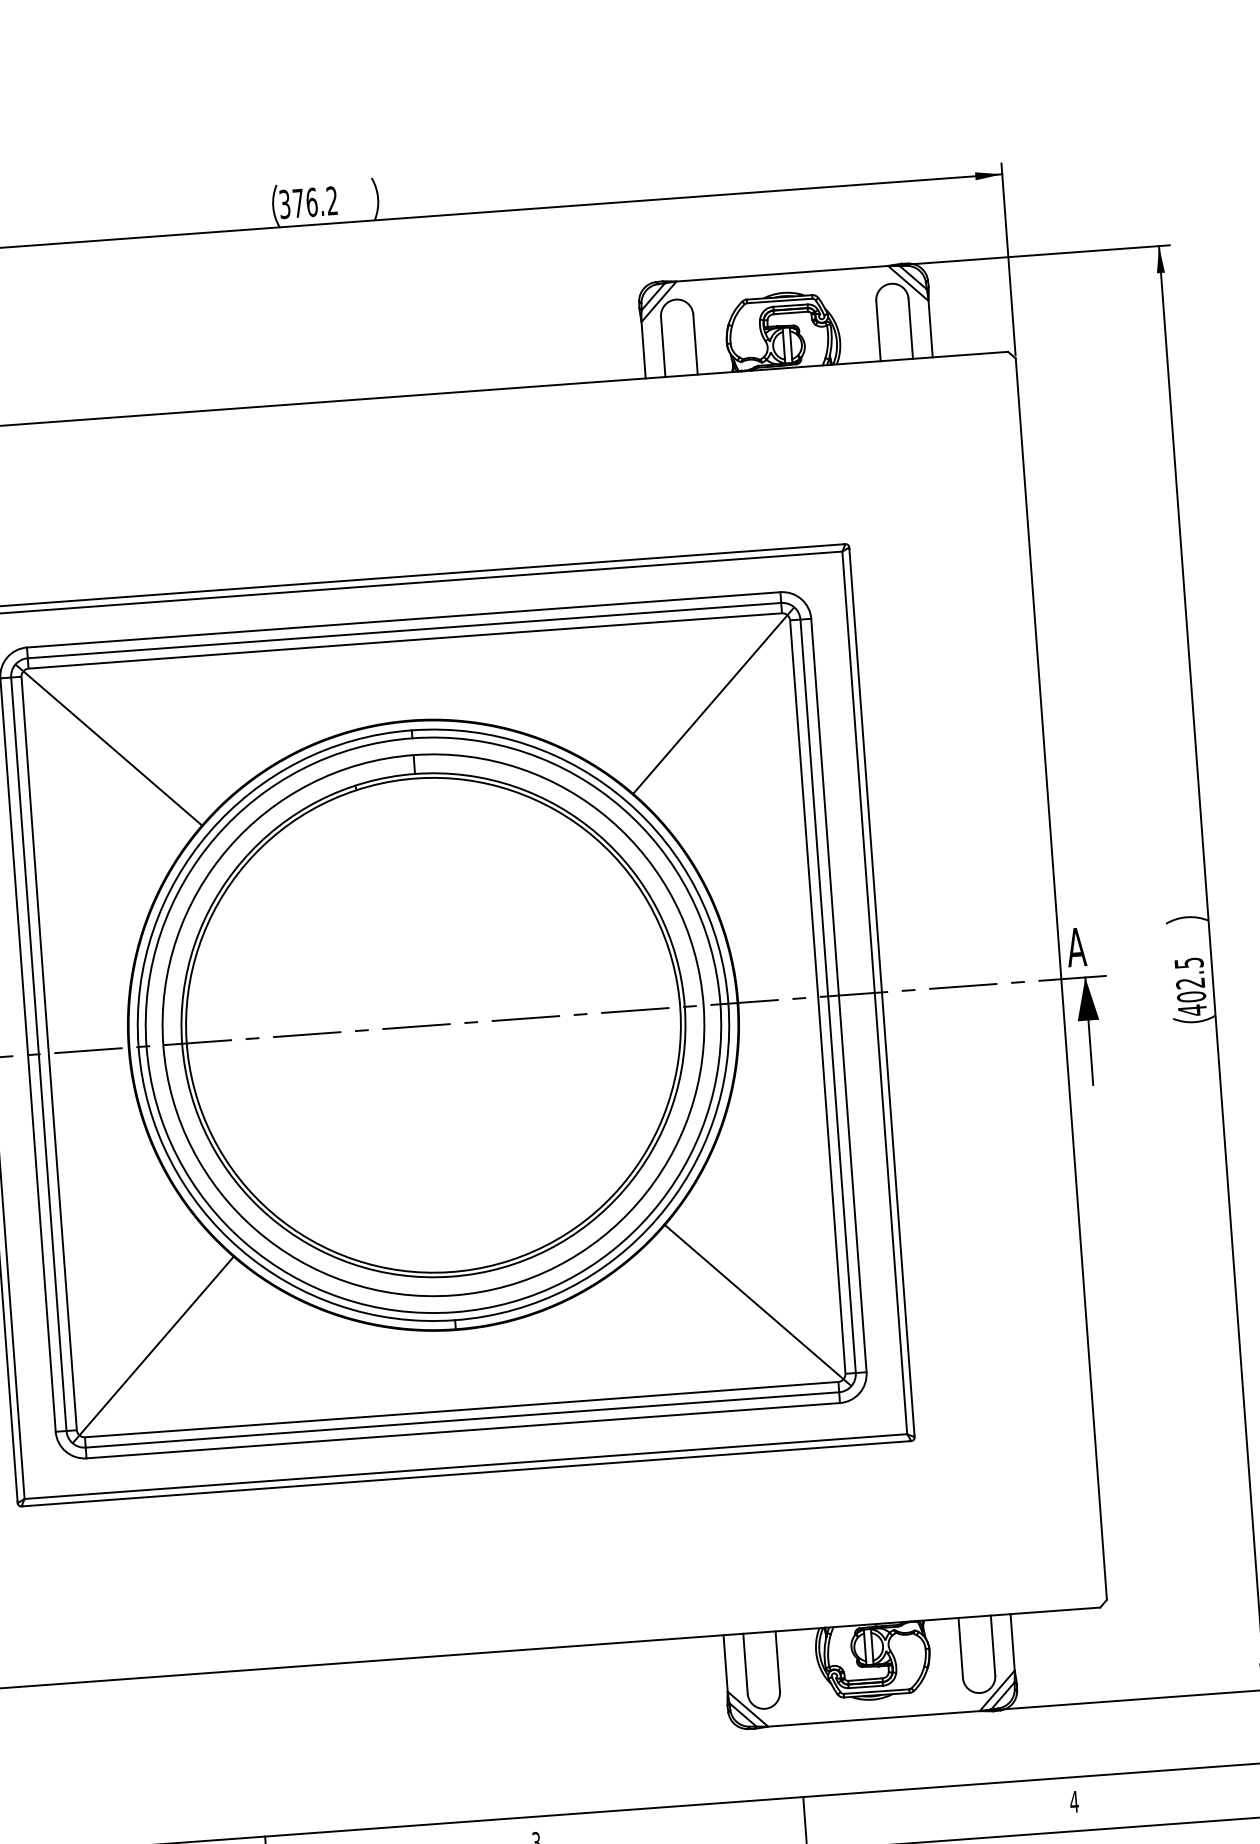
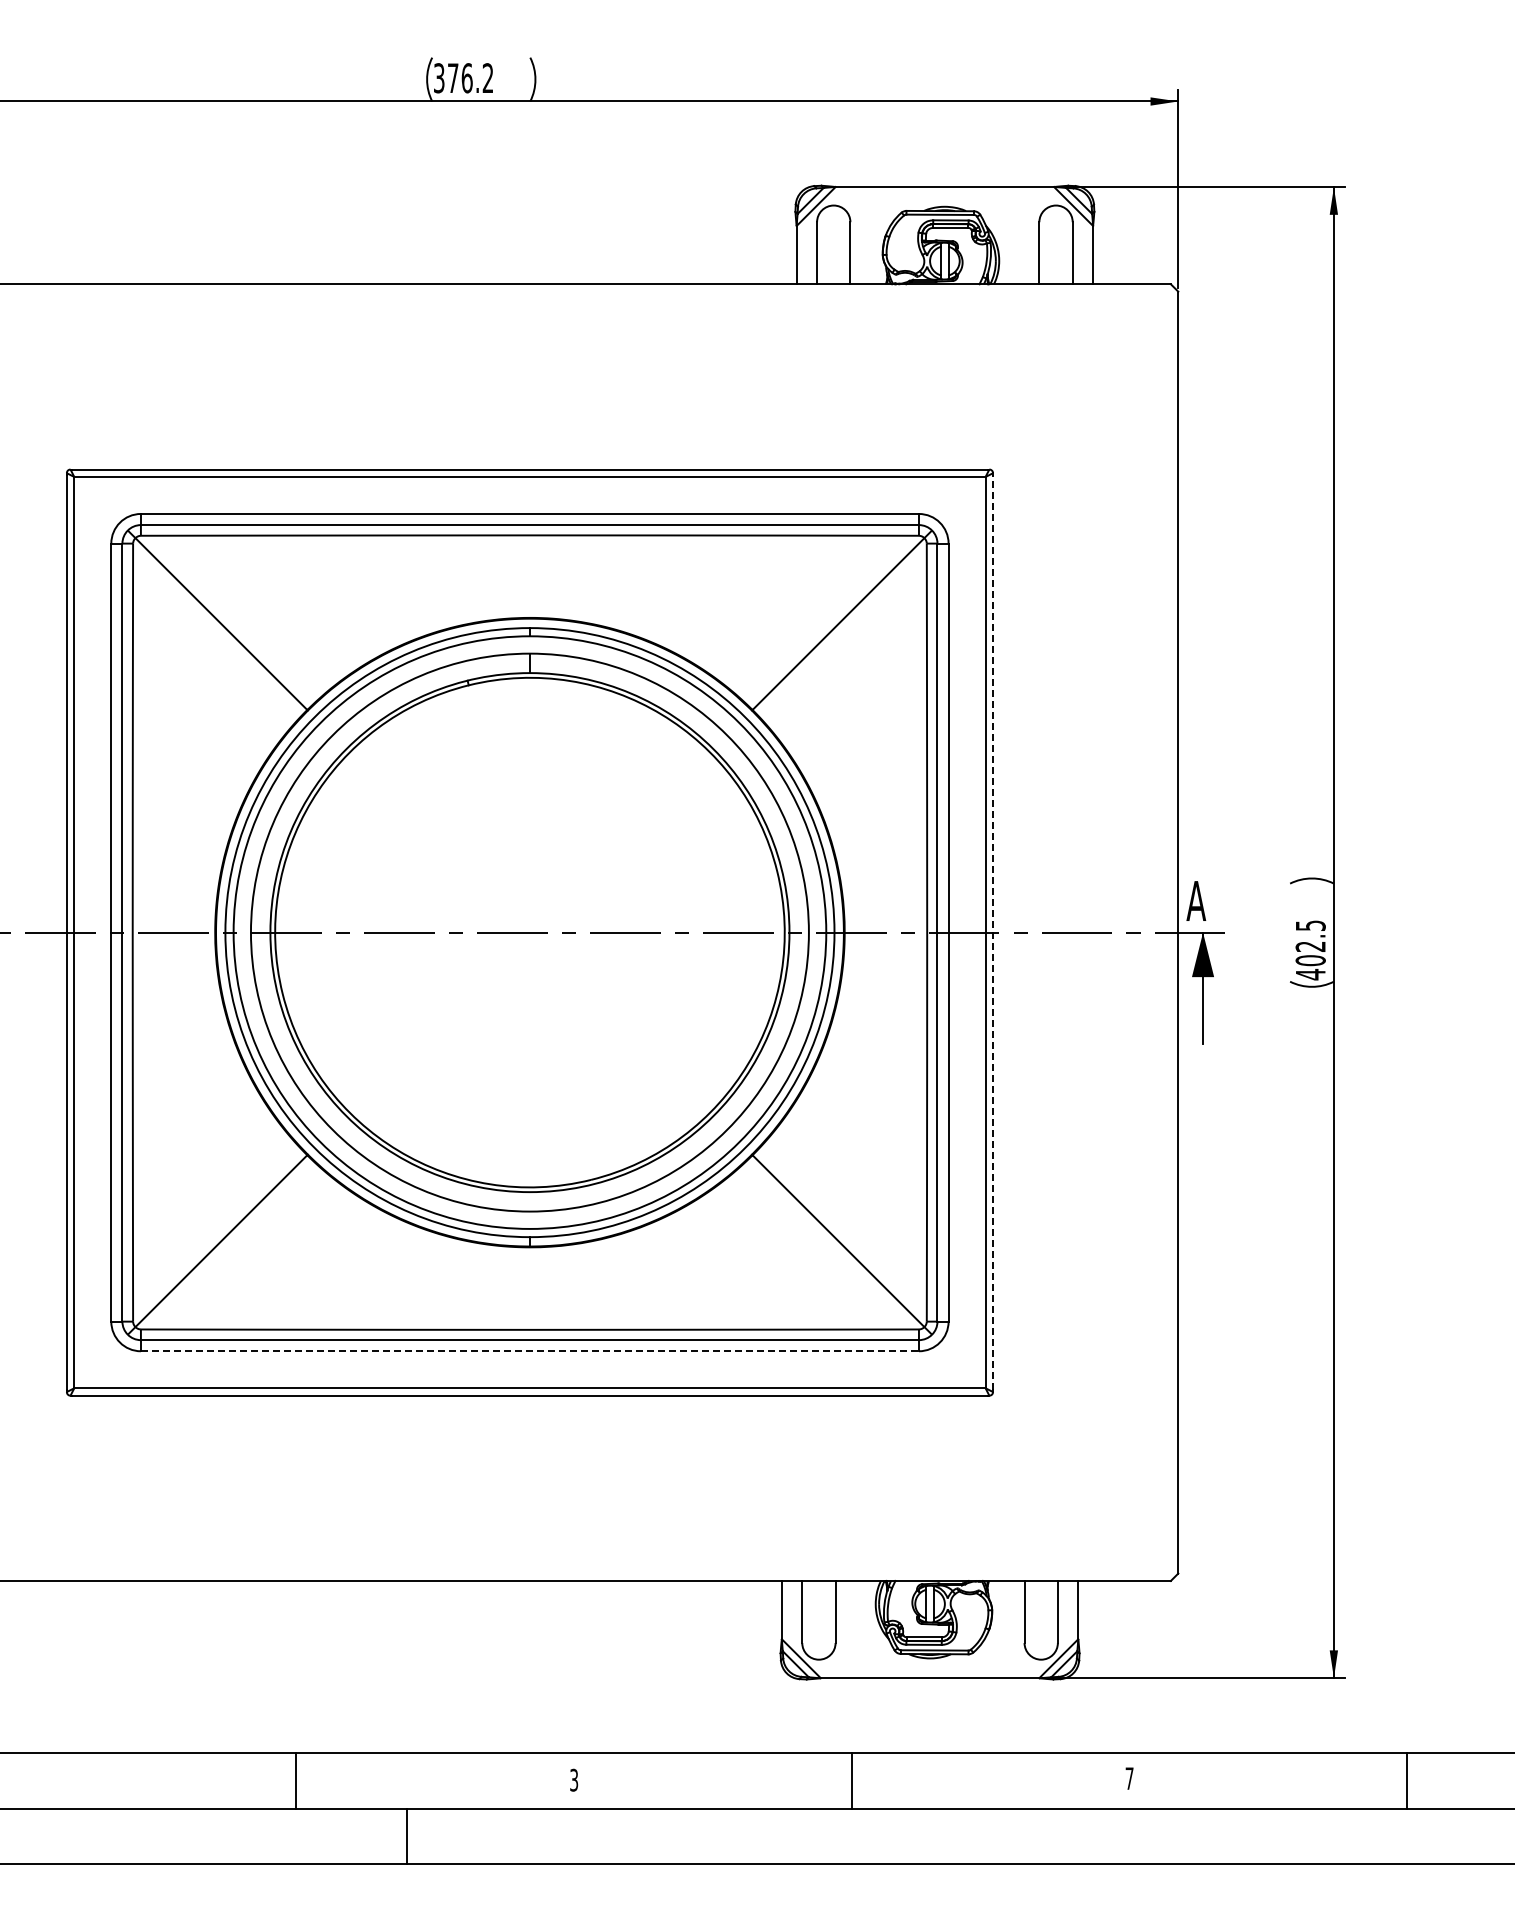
line: (882, 992) -> (993, 932), solid -> dashed
line: (463, 1430) -> (530, 1351), solid -> dashed
text: (1074, 1801) -> (1129, 1778), 4 -> 7

